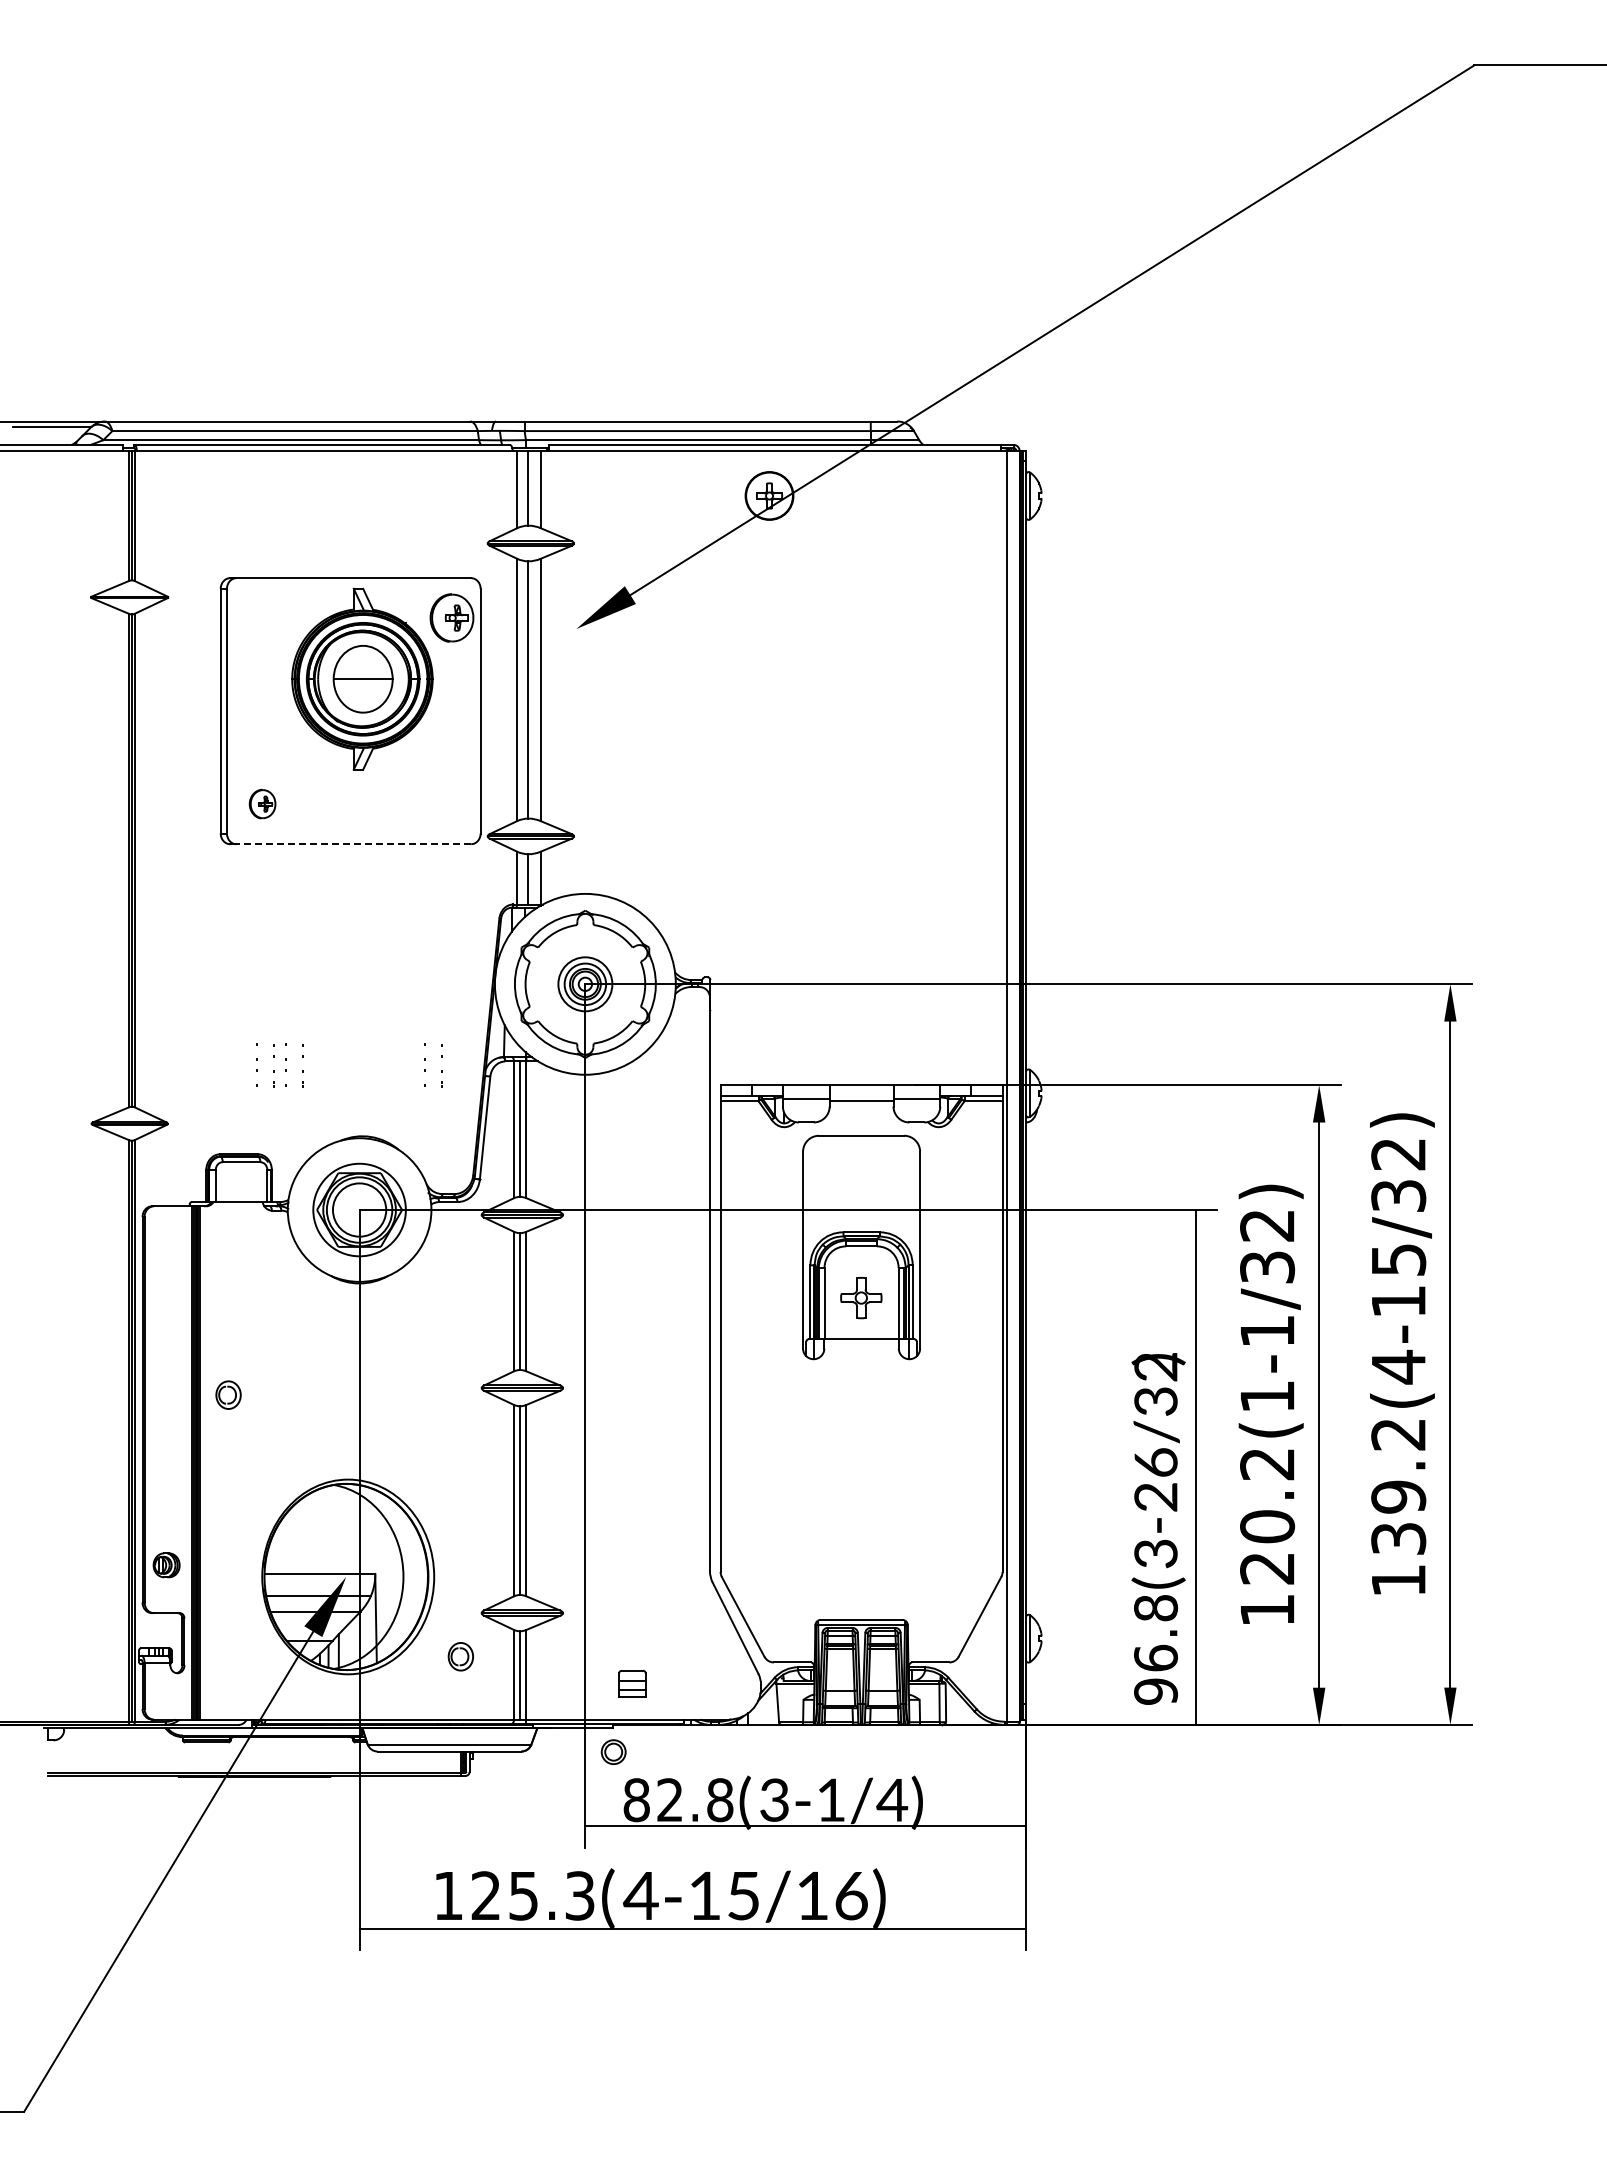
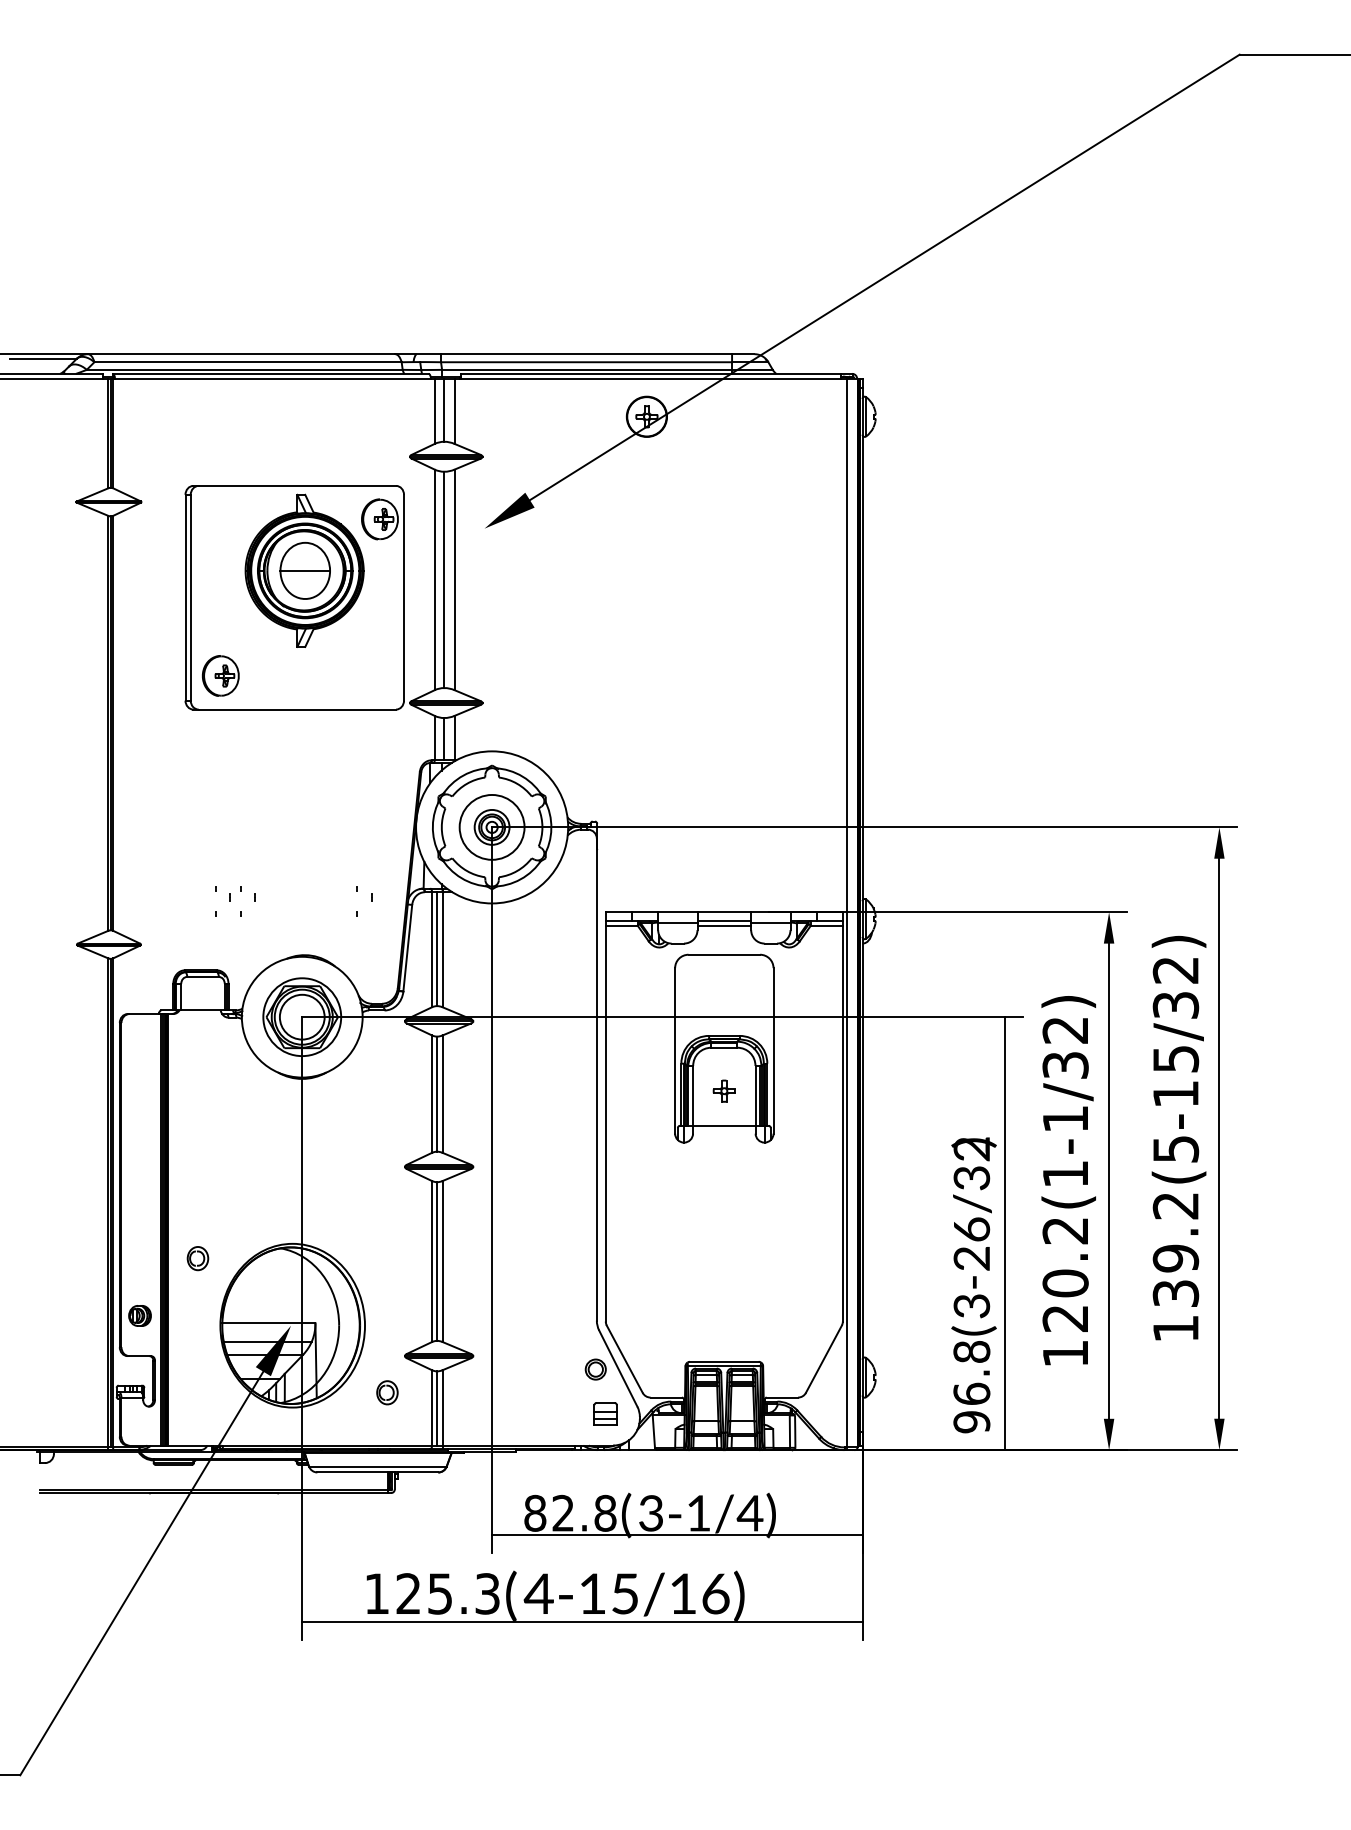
part: (262, 803) -> (220, 675), size x1.67
line: (353, 844) -> (297, 709), dashed -> solid
circle: (584, 983) -> (491, 826), size x1.43
line: (861, 1095) -> (724, 920), added
part: (861, 1297) -> (724, 1090), size x0.62
text: (1399, 1366) -> (1176, 1148), 139.2(4-15/32) -> 139.2(5-15/32)
part: (228, 1394) -> (197, 1258), moved
part: (632, 1683) -> (605, 1413), moved
part: (613, 1751) -> (595, 1369), moved

